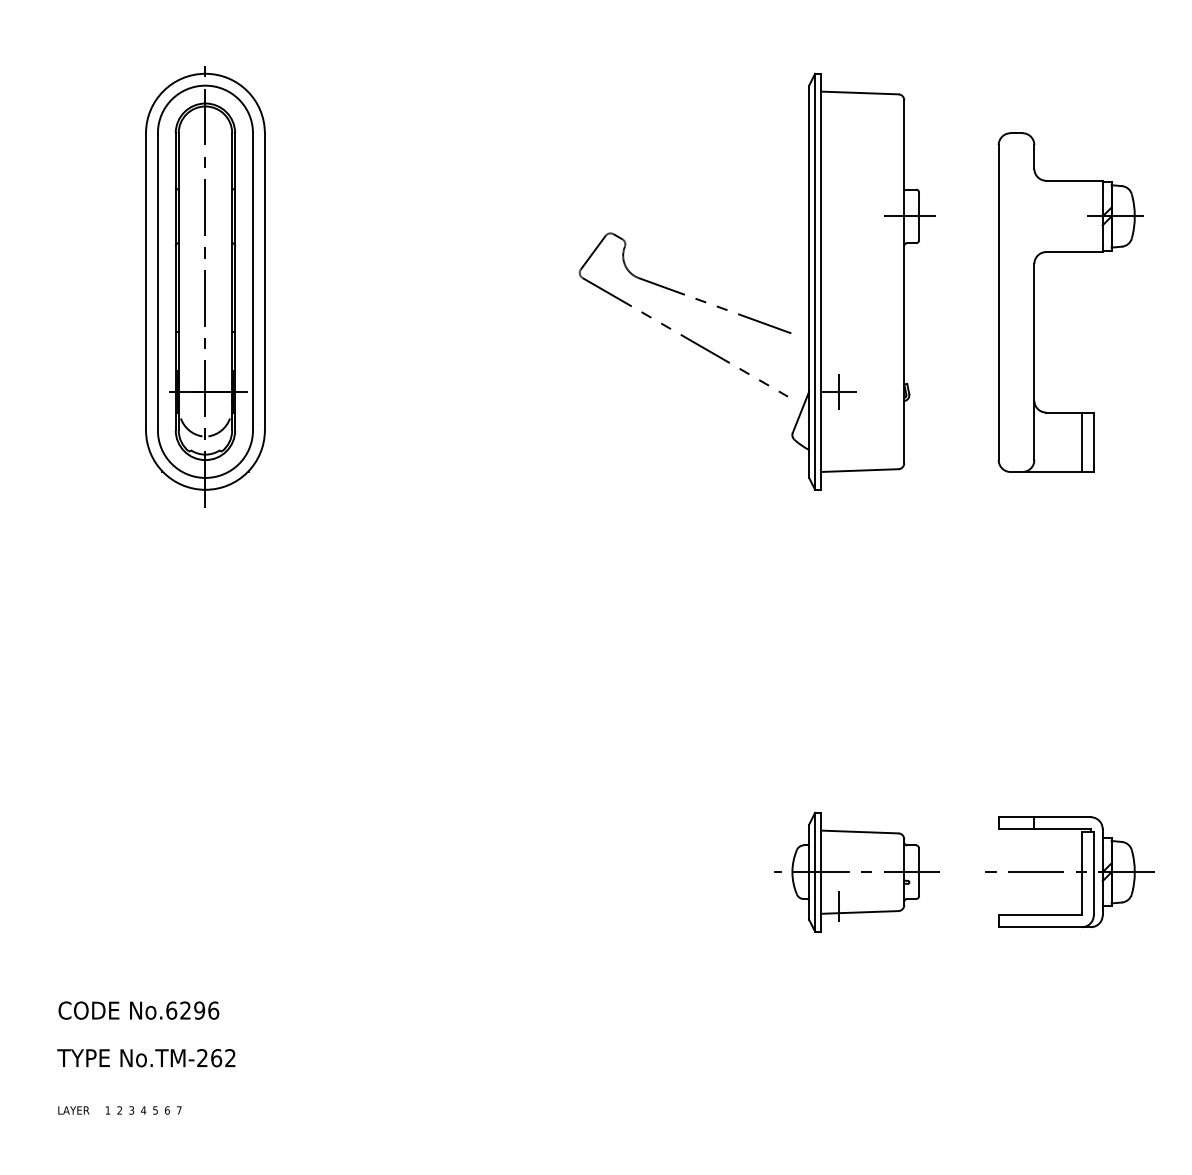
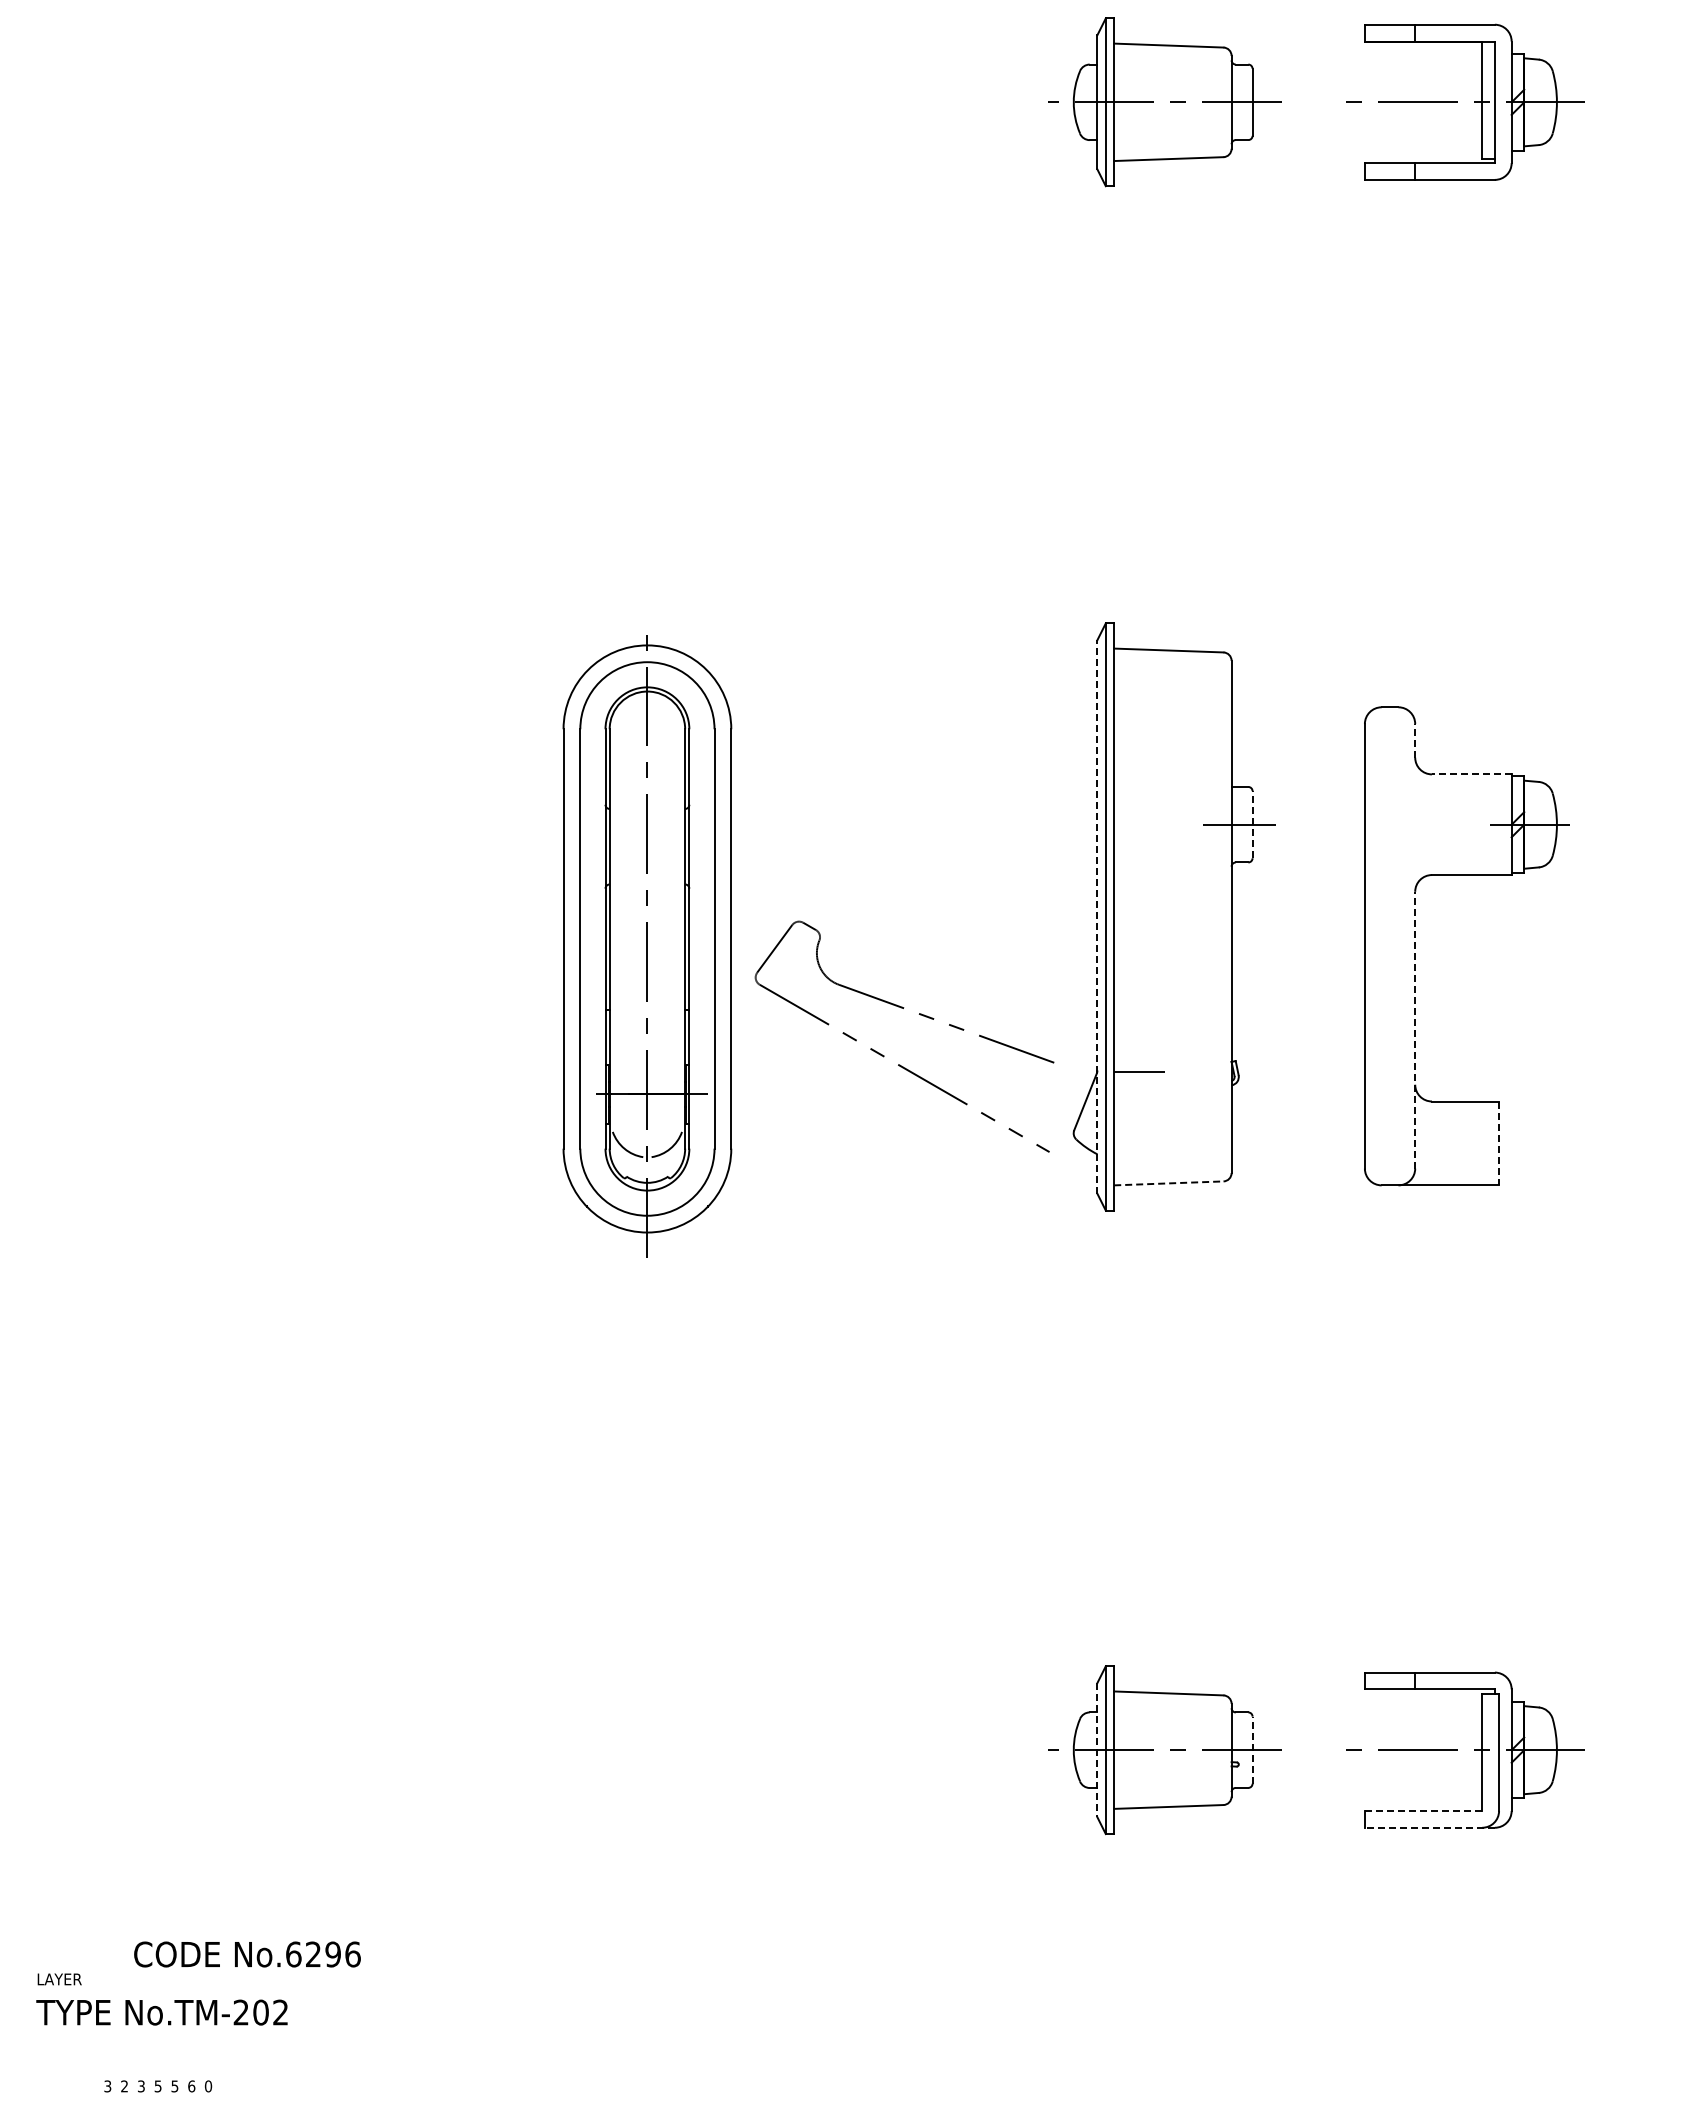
line: (1034, 156) -> (1415, 740), solid -> dashed
line: (1074, 180) -> (1471, 774), solid -> dashed
line: (919, 216) -> (1252, 824), solid -> dashed
line: (809, 281) -> (1097, 916), solid -> dashed
part: (205, 287) -> (647, 946), moved
part: (696, 299) -> (920, 1015), moved
line: (1034, 361) -> (1415, 1029), solid -> dashed
line: (839, 391) -> (1139, 1071), removed
line: (1082, 442) -> (1482, 1143), removed
line: (1094, 442) -> (1499, 1143), solid -> dashed
line: (859, 470) -> (1168, 1183), solid -> dashed
line: (809, 872) -> (1097, 1750), solid -> dashed
line: (919, 872) -> (1252, 1750), solid -> dashed
line: (839, 906) -> (1139, 1798), removed
line: (1040, 914) -> (1423, 1810), solid -> dashed
line: (1044, 927) -> (1429, 1827), solid -> dashed
text: (138, 1010) -> (247, 1954), moved
text: (216, 1058) -> (260, 2012), No.TM-262 -> No.TM-202
text: (73, 1110) -> (59, 1979), moved
text: (107, 1110) -> (107, 2086), 1 -> 3
text: (143, 1110) -> (157, 2086), 4 -> 5
text: (179, 1110) -> (208, 2086), 7 -> 0

